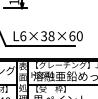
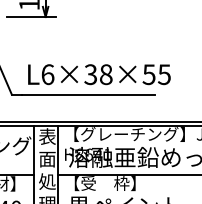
text: (75, 36) -> (155, 75), L6×38×60 -> L6×38×55

